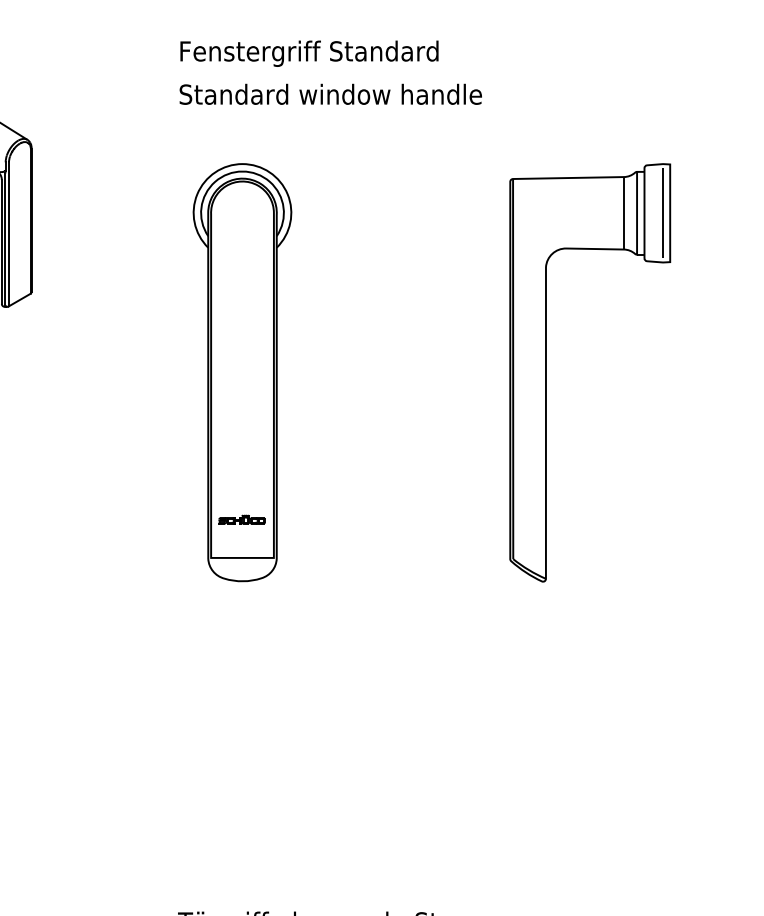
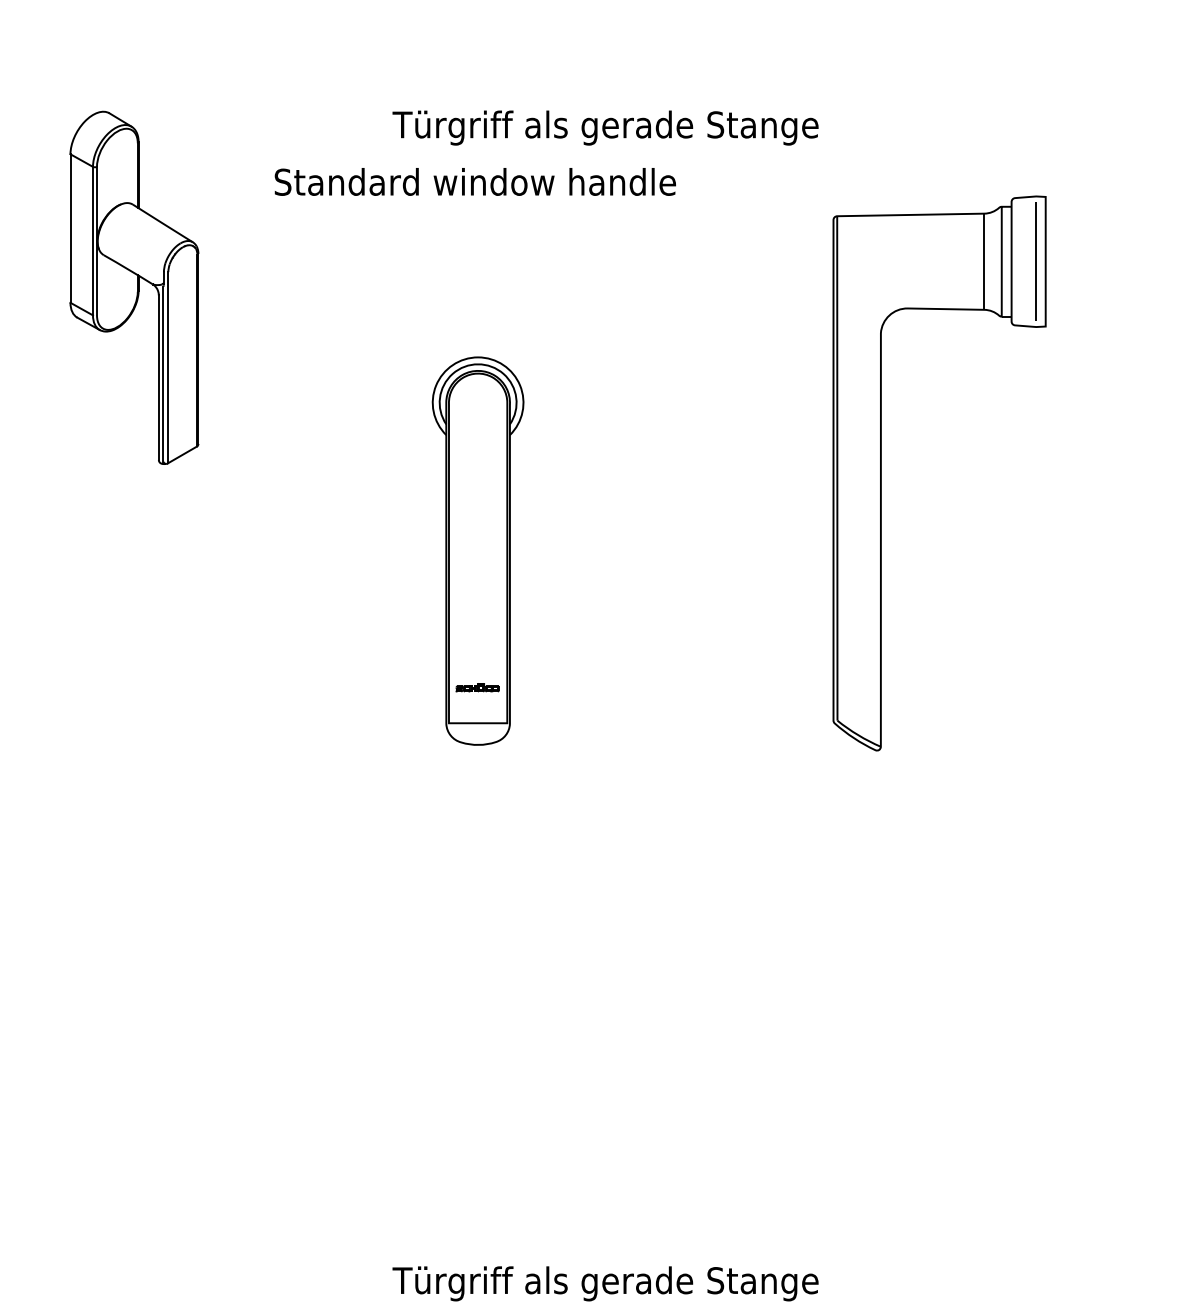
text: (338, 53) -> (605, 127), Fenstergriff Standard -> Türgriff als gerade Stange
text: (330, 94) -> (474, 181), moved
part: (241, 372) -> (477, 550), size x0.7
part: (546, 372) -> (881, 473), moved

